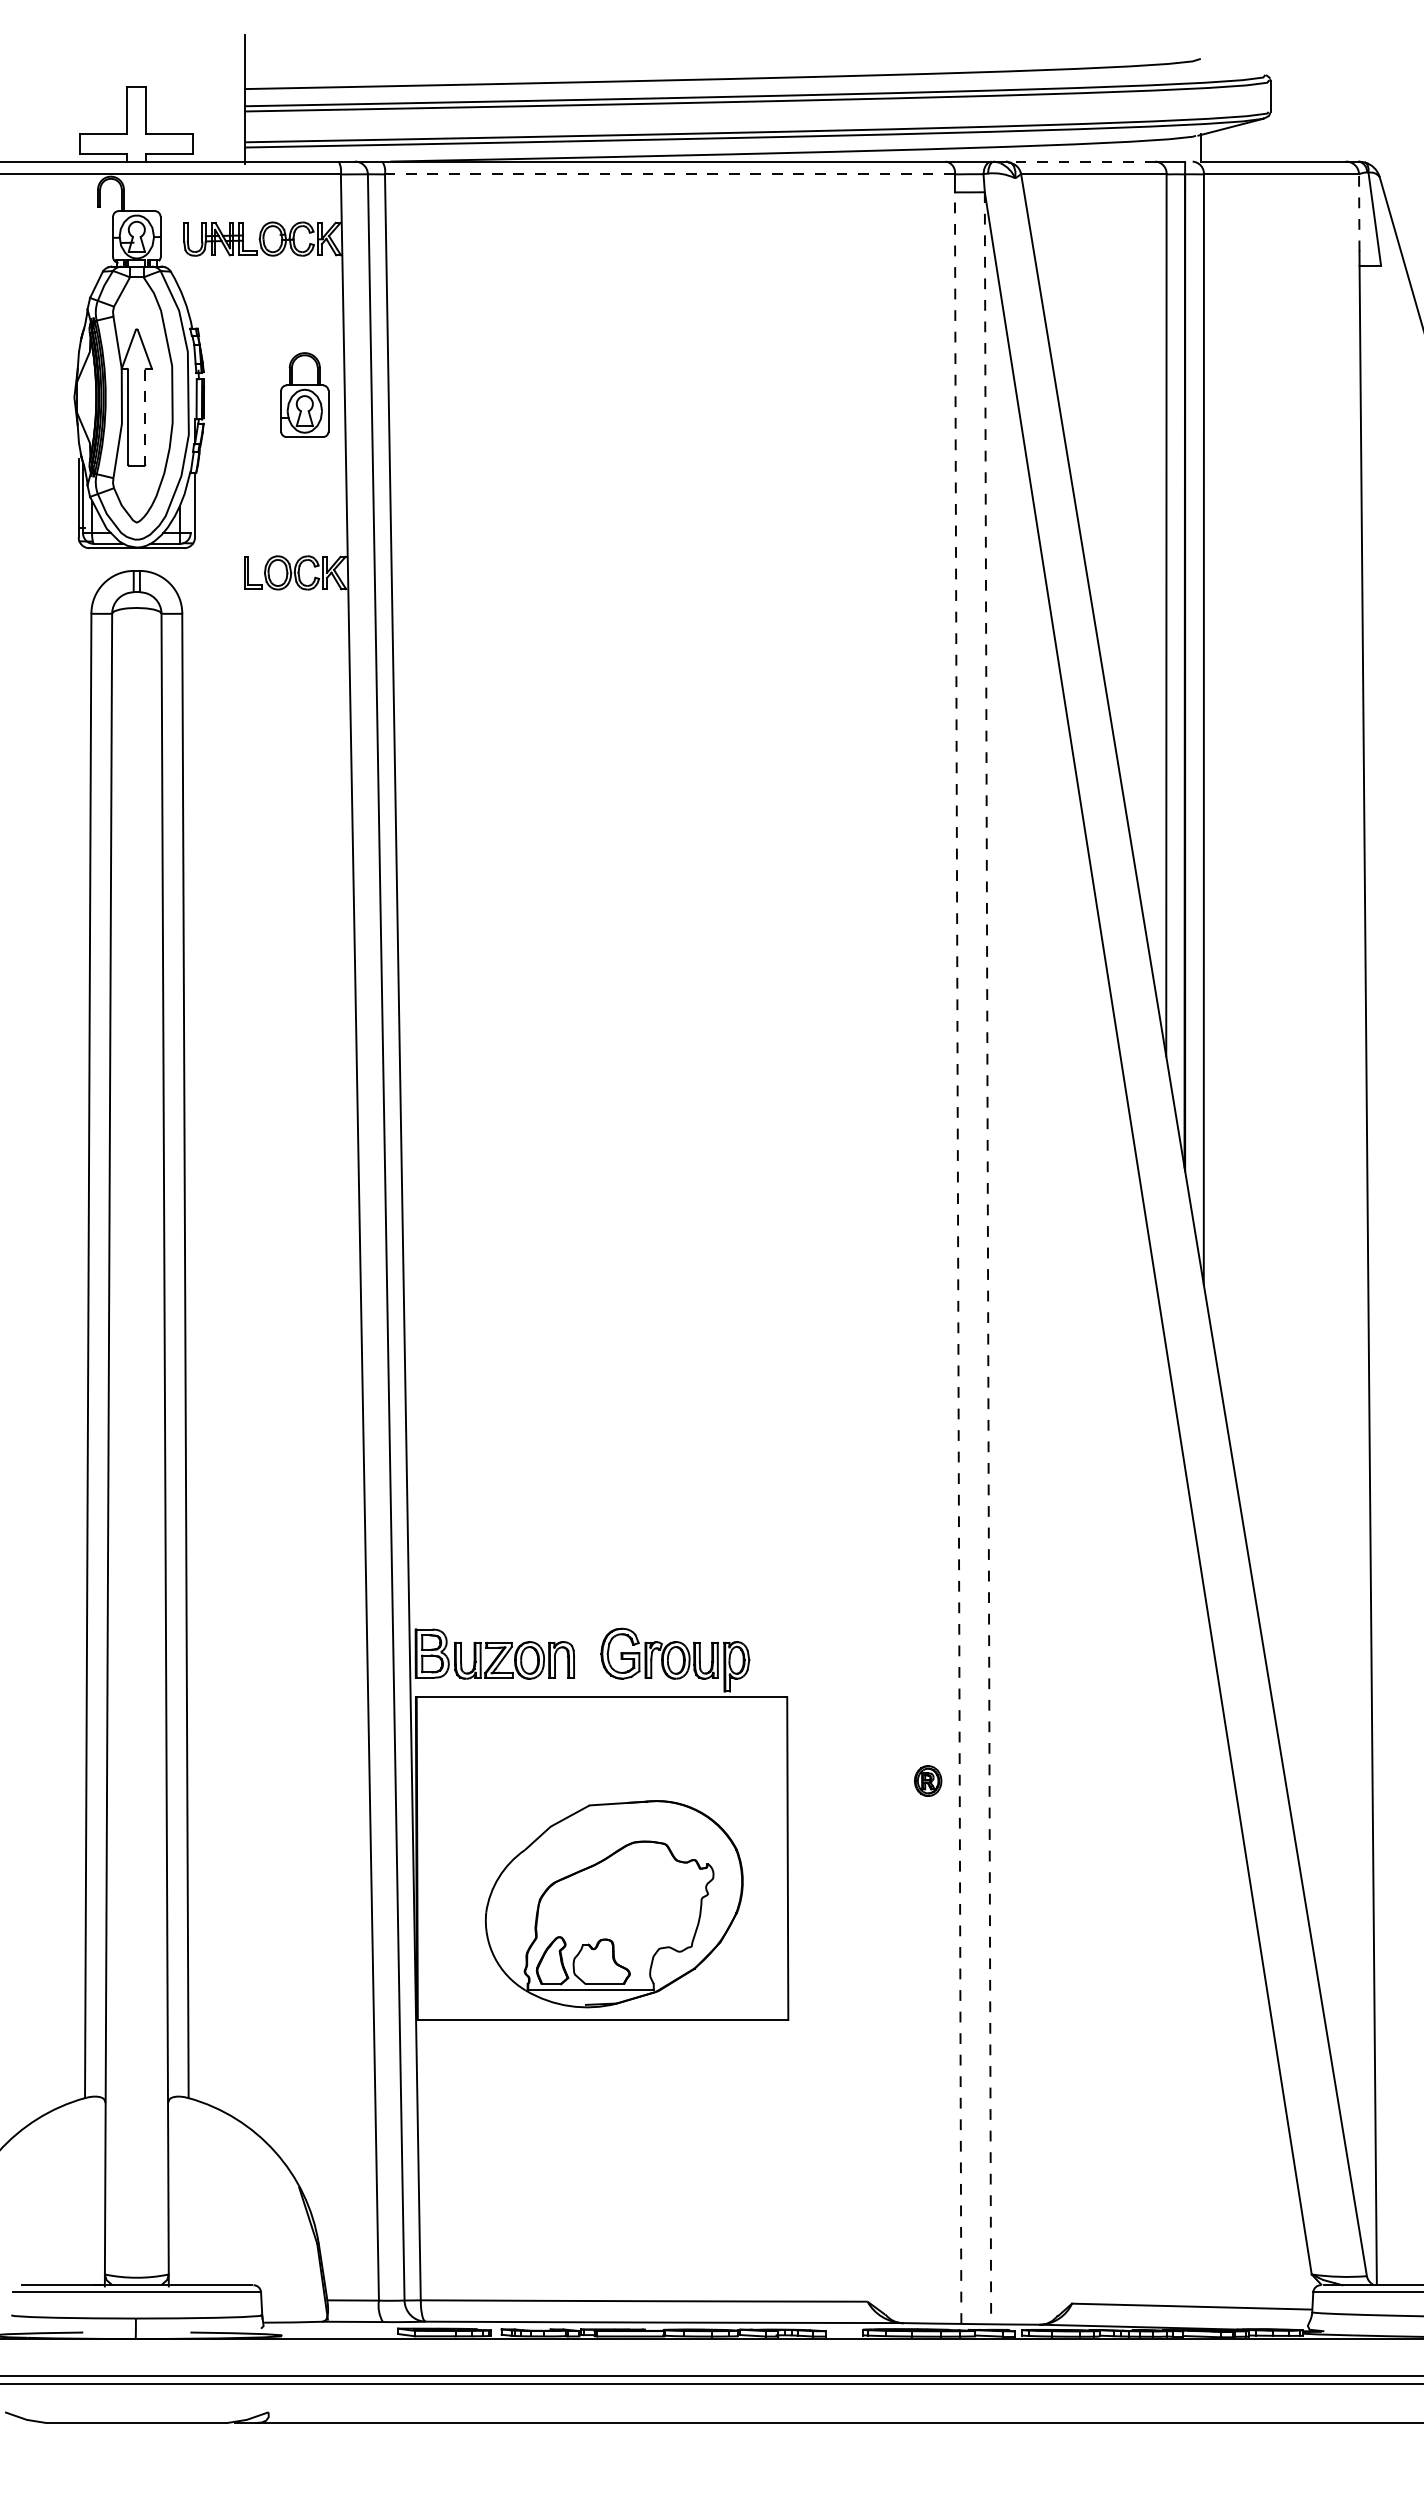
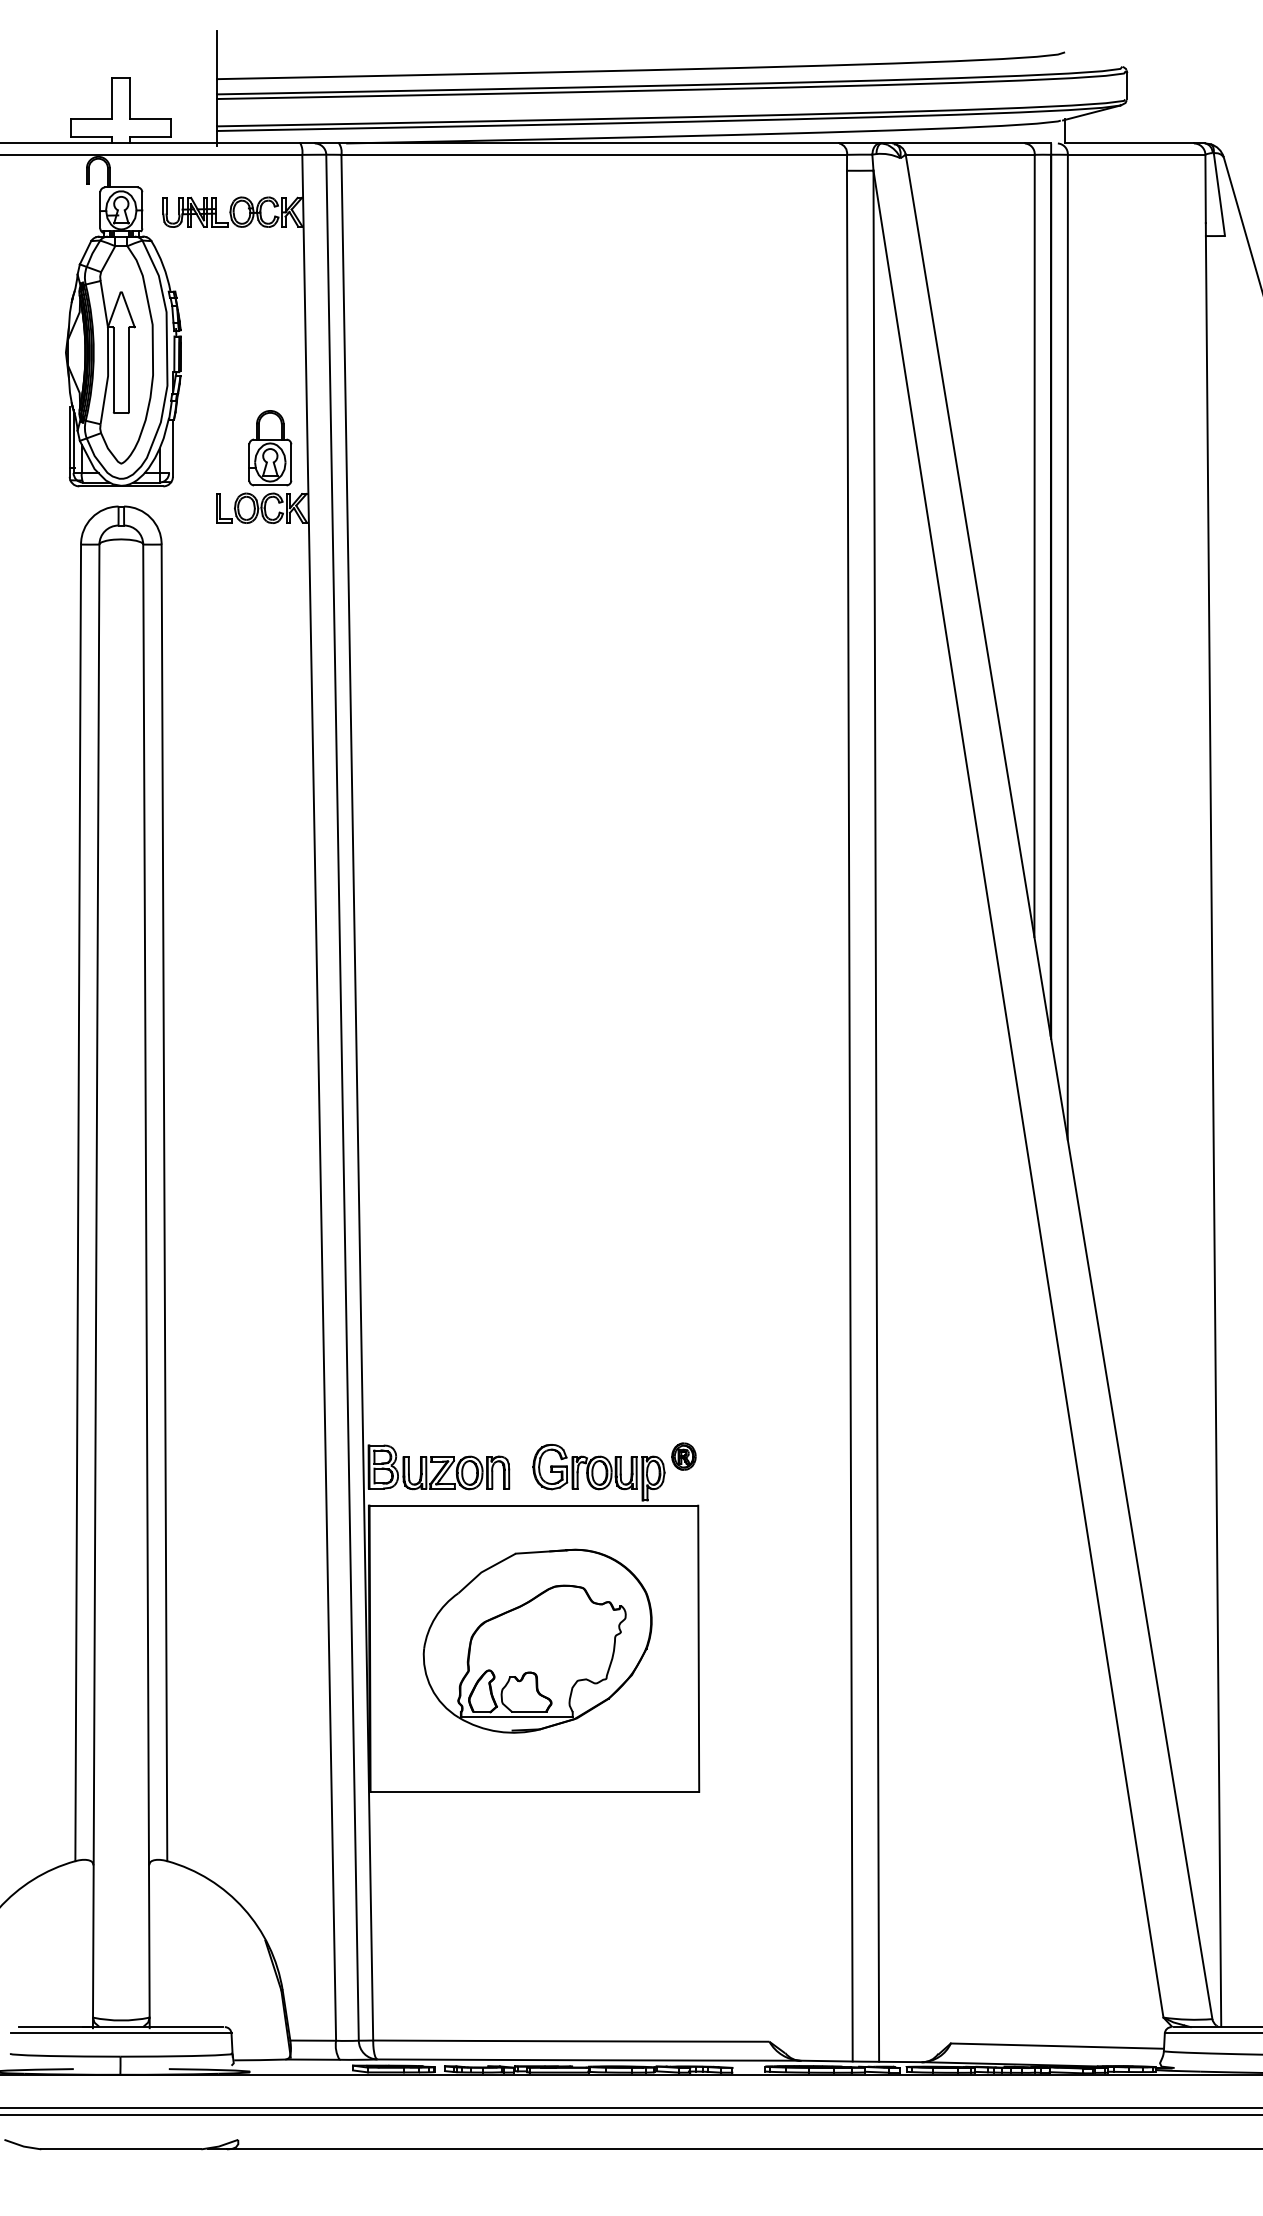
line: (1080, 161) -> (958, 143), dashed -> solid
line: (669, 174) -> (593, 154), dashed -> solid
line: (1359, 212) -> (1205, 188), dashed -> solid
part: (304, 394) -> (270, 447), moved
line: (145, 417) -> (129, 370), dashed -> solid
line: (958, 1258) -> (850, 1116), dashed -> solid
line: (987, 1258) -> (875, 1116), dashed -> solid
part: (928, 1780) -> (684, 1456), moved
part: (613, 1904) -> (537, 1641), moved

